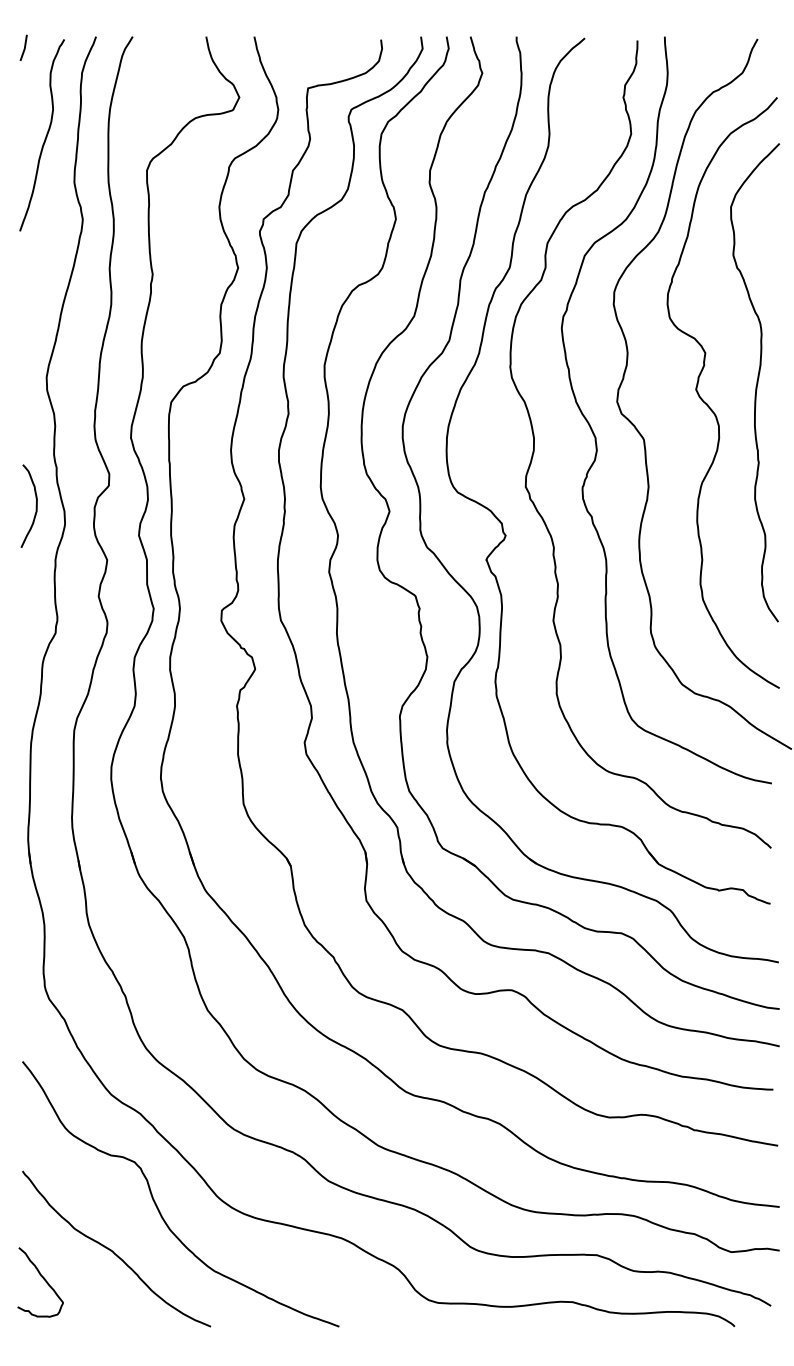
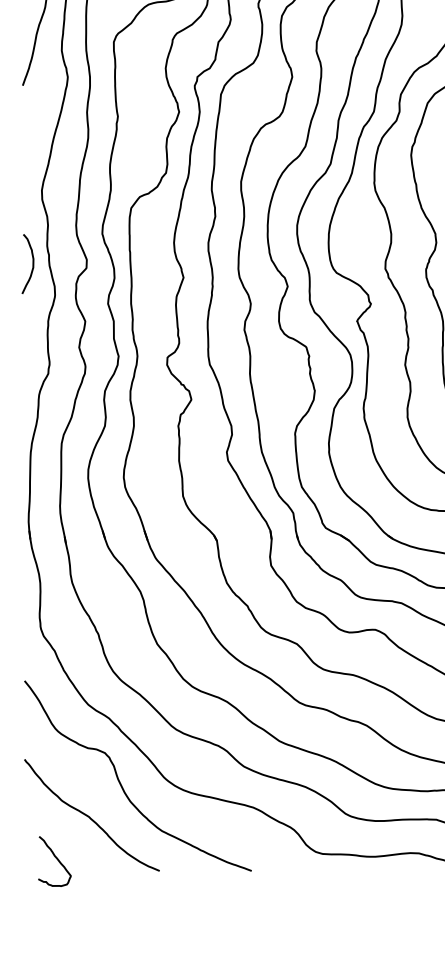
curve: (35, 505) -> (32, 263), moved
curve: (43, 1279) -> (56, 859), moved

